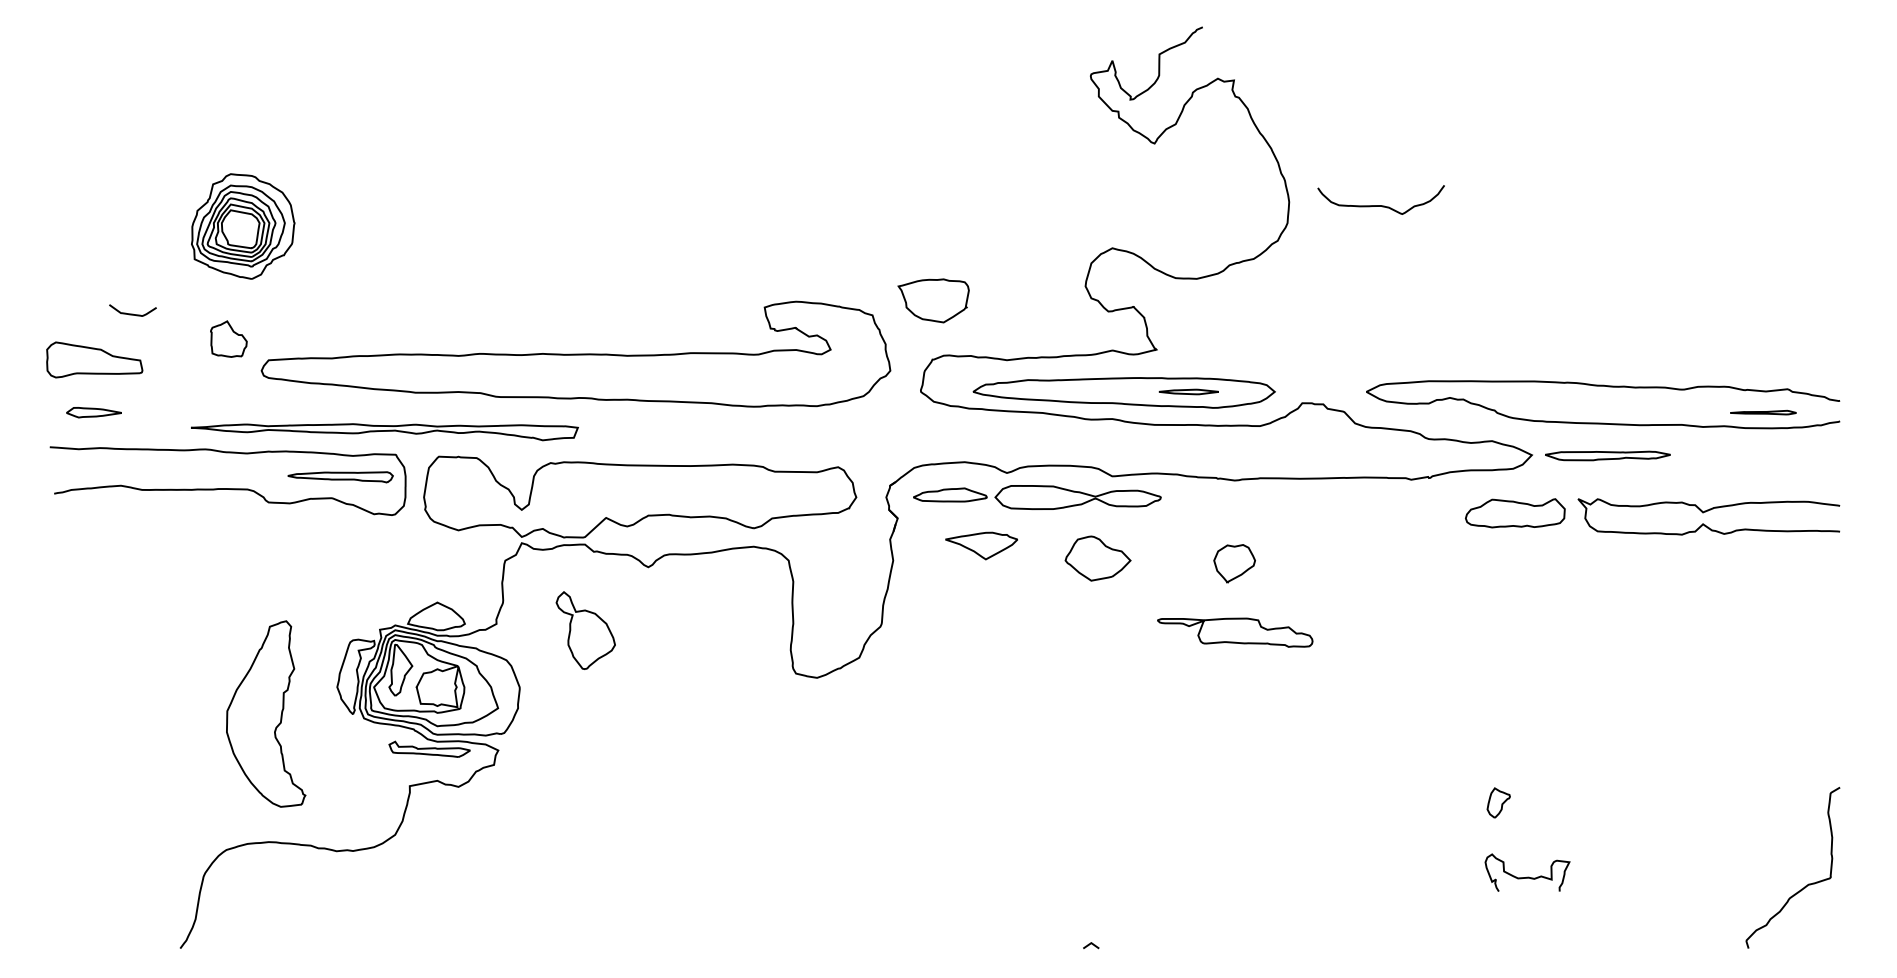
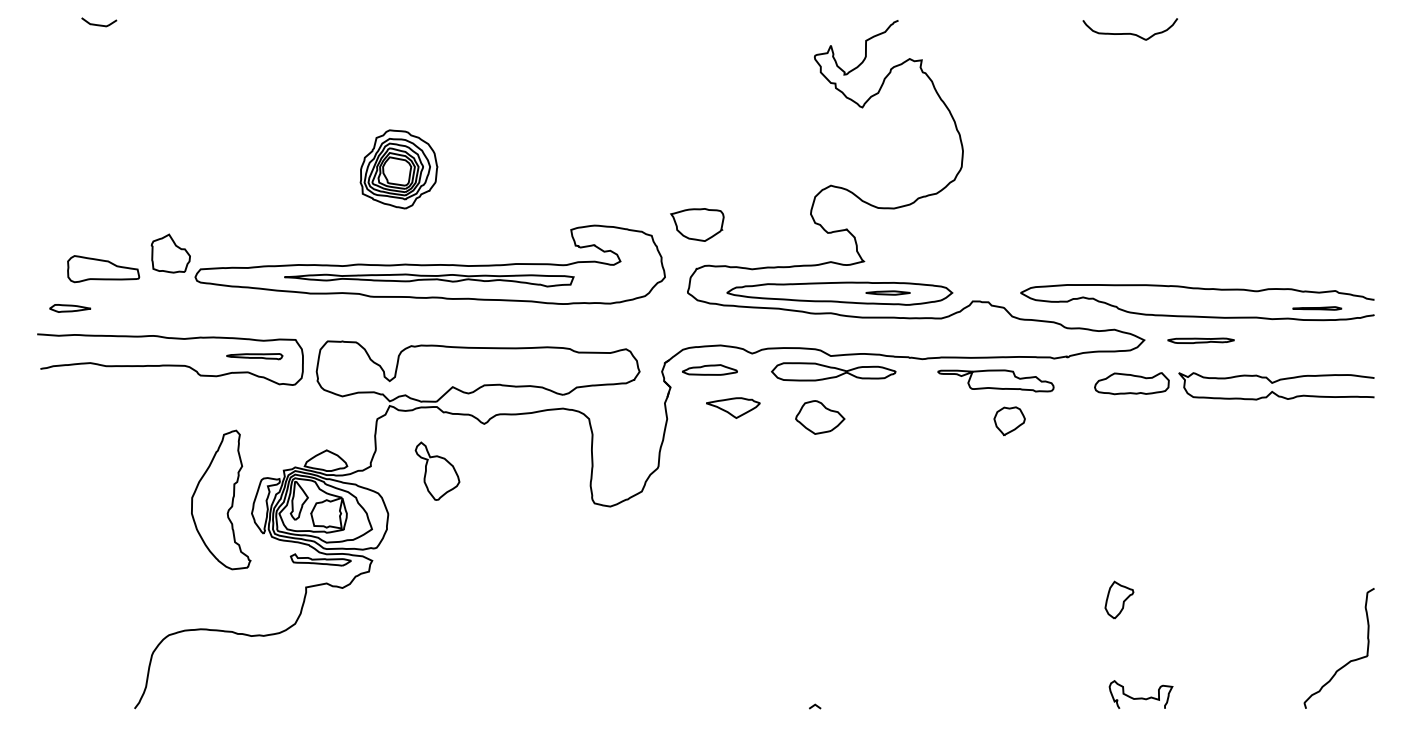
curve: (1380, 205) -> (1129, 33), moved
part: (243, 226) -> (399, 169), moved
curve: (132, 313) -> (98, 24), moved
part: (228, 338) -> (170, 253), size x1.43
part: (94, 359) -> (103, 268), moved
part: (384, 432) -> (429, 280), moved
part: (1607, 455) -> (1200, 340), size x0.71
part: (341, 476) -> (255, 356), size x0.71
part: (1077, 497) -> (833, 371), moved
part: (1234, 563) -> (1009, 421), moved
part: (1235, 632) -> (996, 380), moved
part: (266, 713) -> (221, 499), moved
part: (1498, 802) -> (1119, 599), size x1.67
curve: (1527, 876) -> (1141, 697), moved

